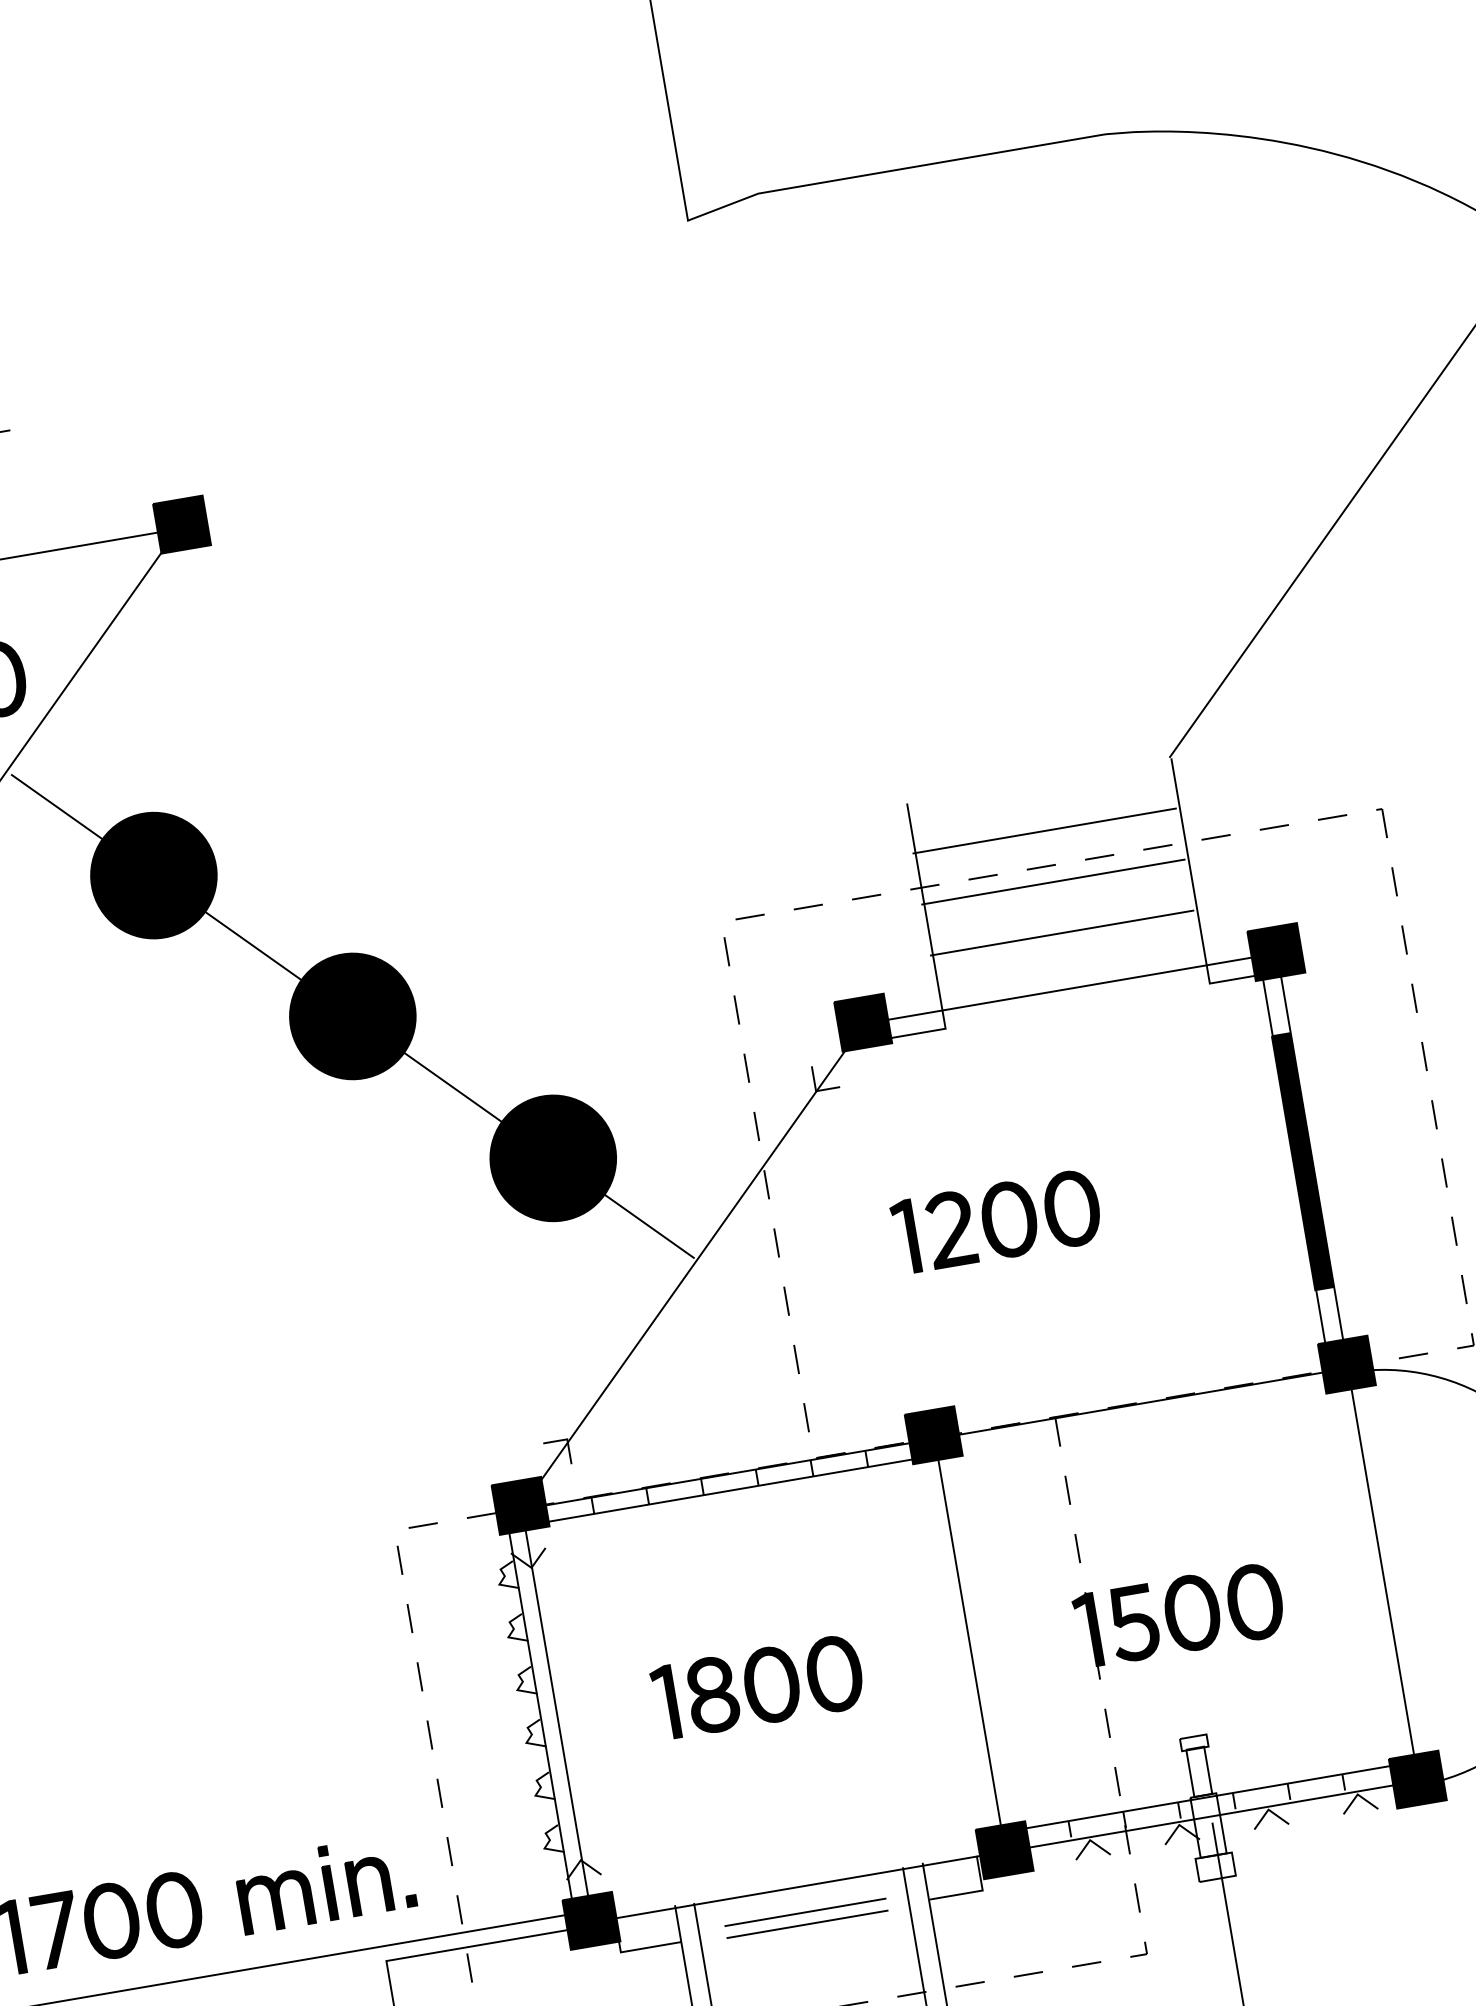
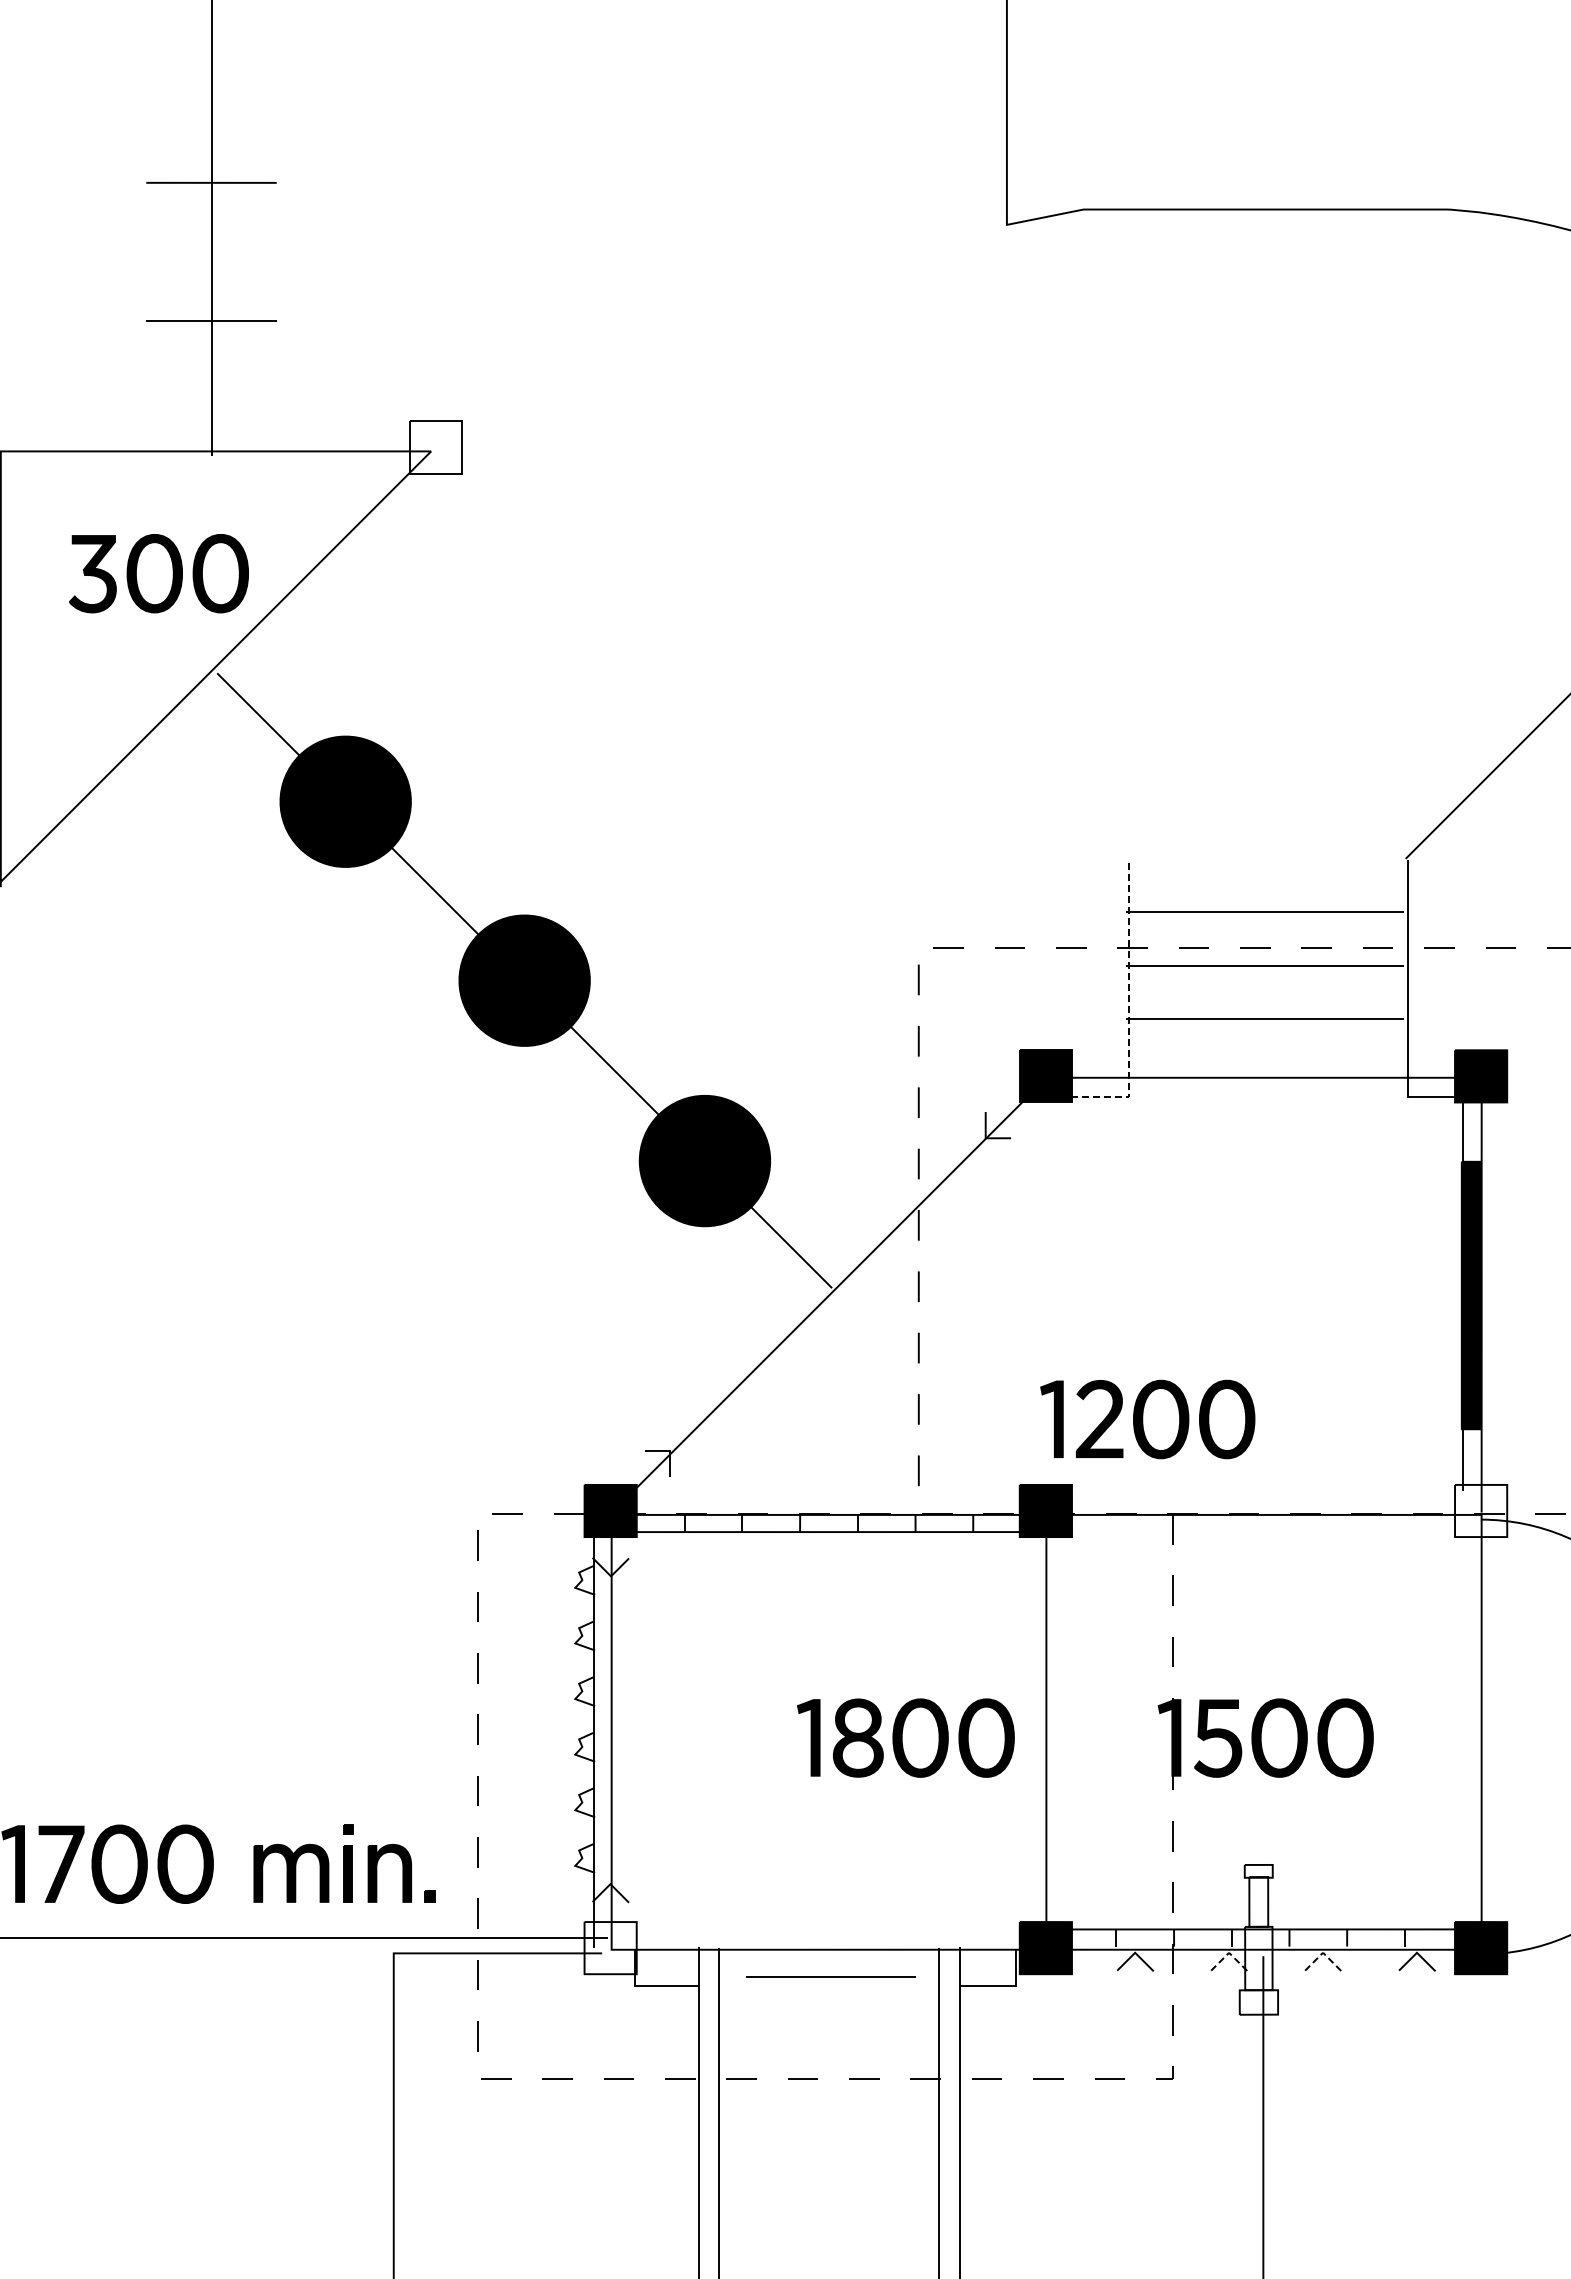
fill: (181, 524) -> (435, 447), removed
line: (932, 949) -> (1129, 1013), solid -> dashed
part: (996, 1221) -> (1147, 1419), moved
fill: (1347, 1364) -> (1481, 1510), removed
part: (757, 1686) -> (905, 1737), moved
line: (1268, 1809) -> (1323, 1952), solid -> dashed
line: (1179, 1824) -> (1229, 1952), solid -> dashed
fill: (591, 1921) -> (610, 1948), removed
line: (806, 1923) -> (830, 1988), removed

